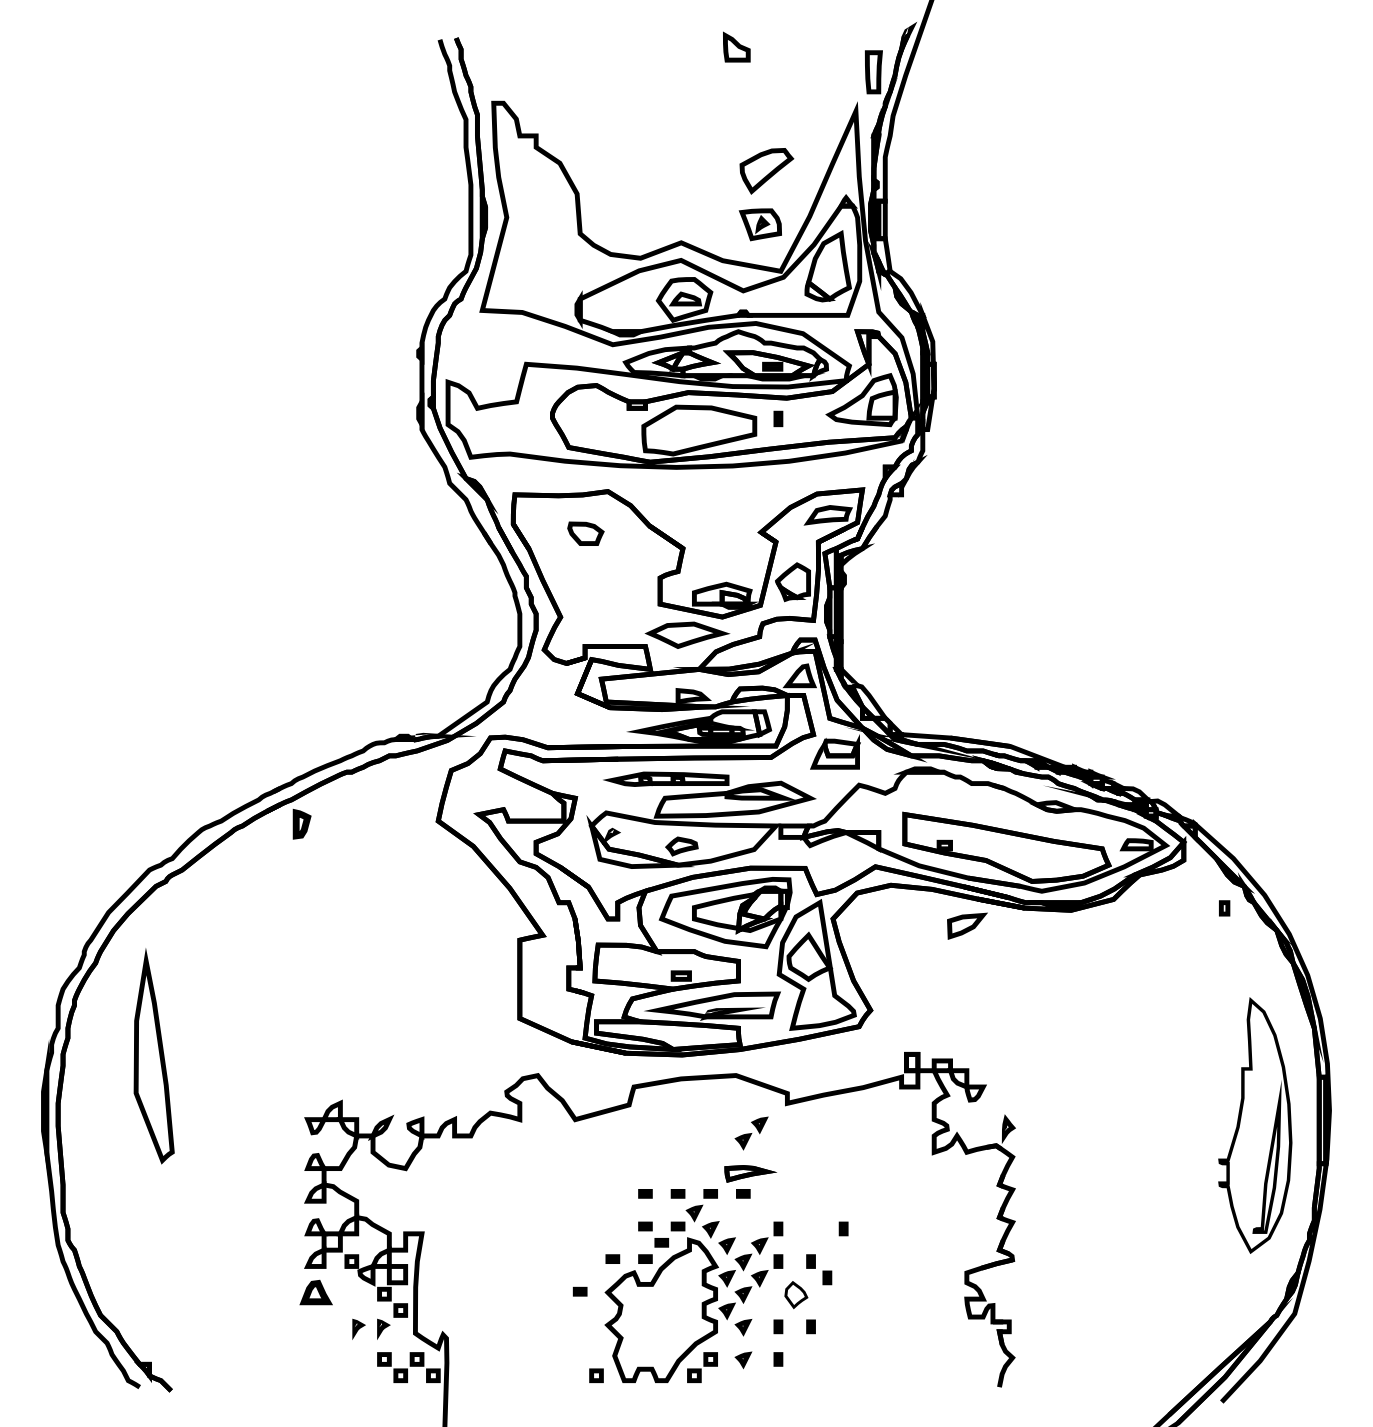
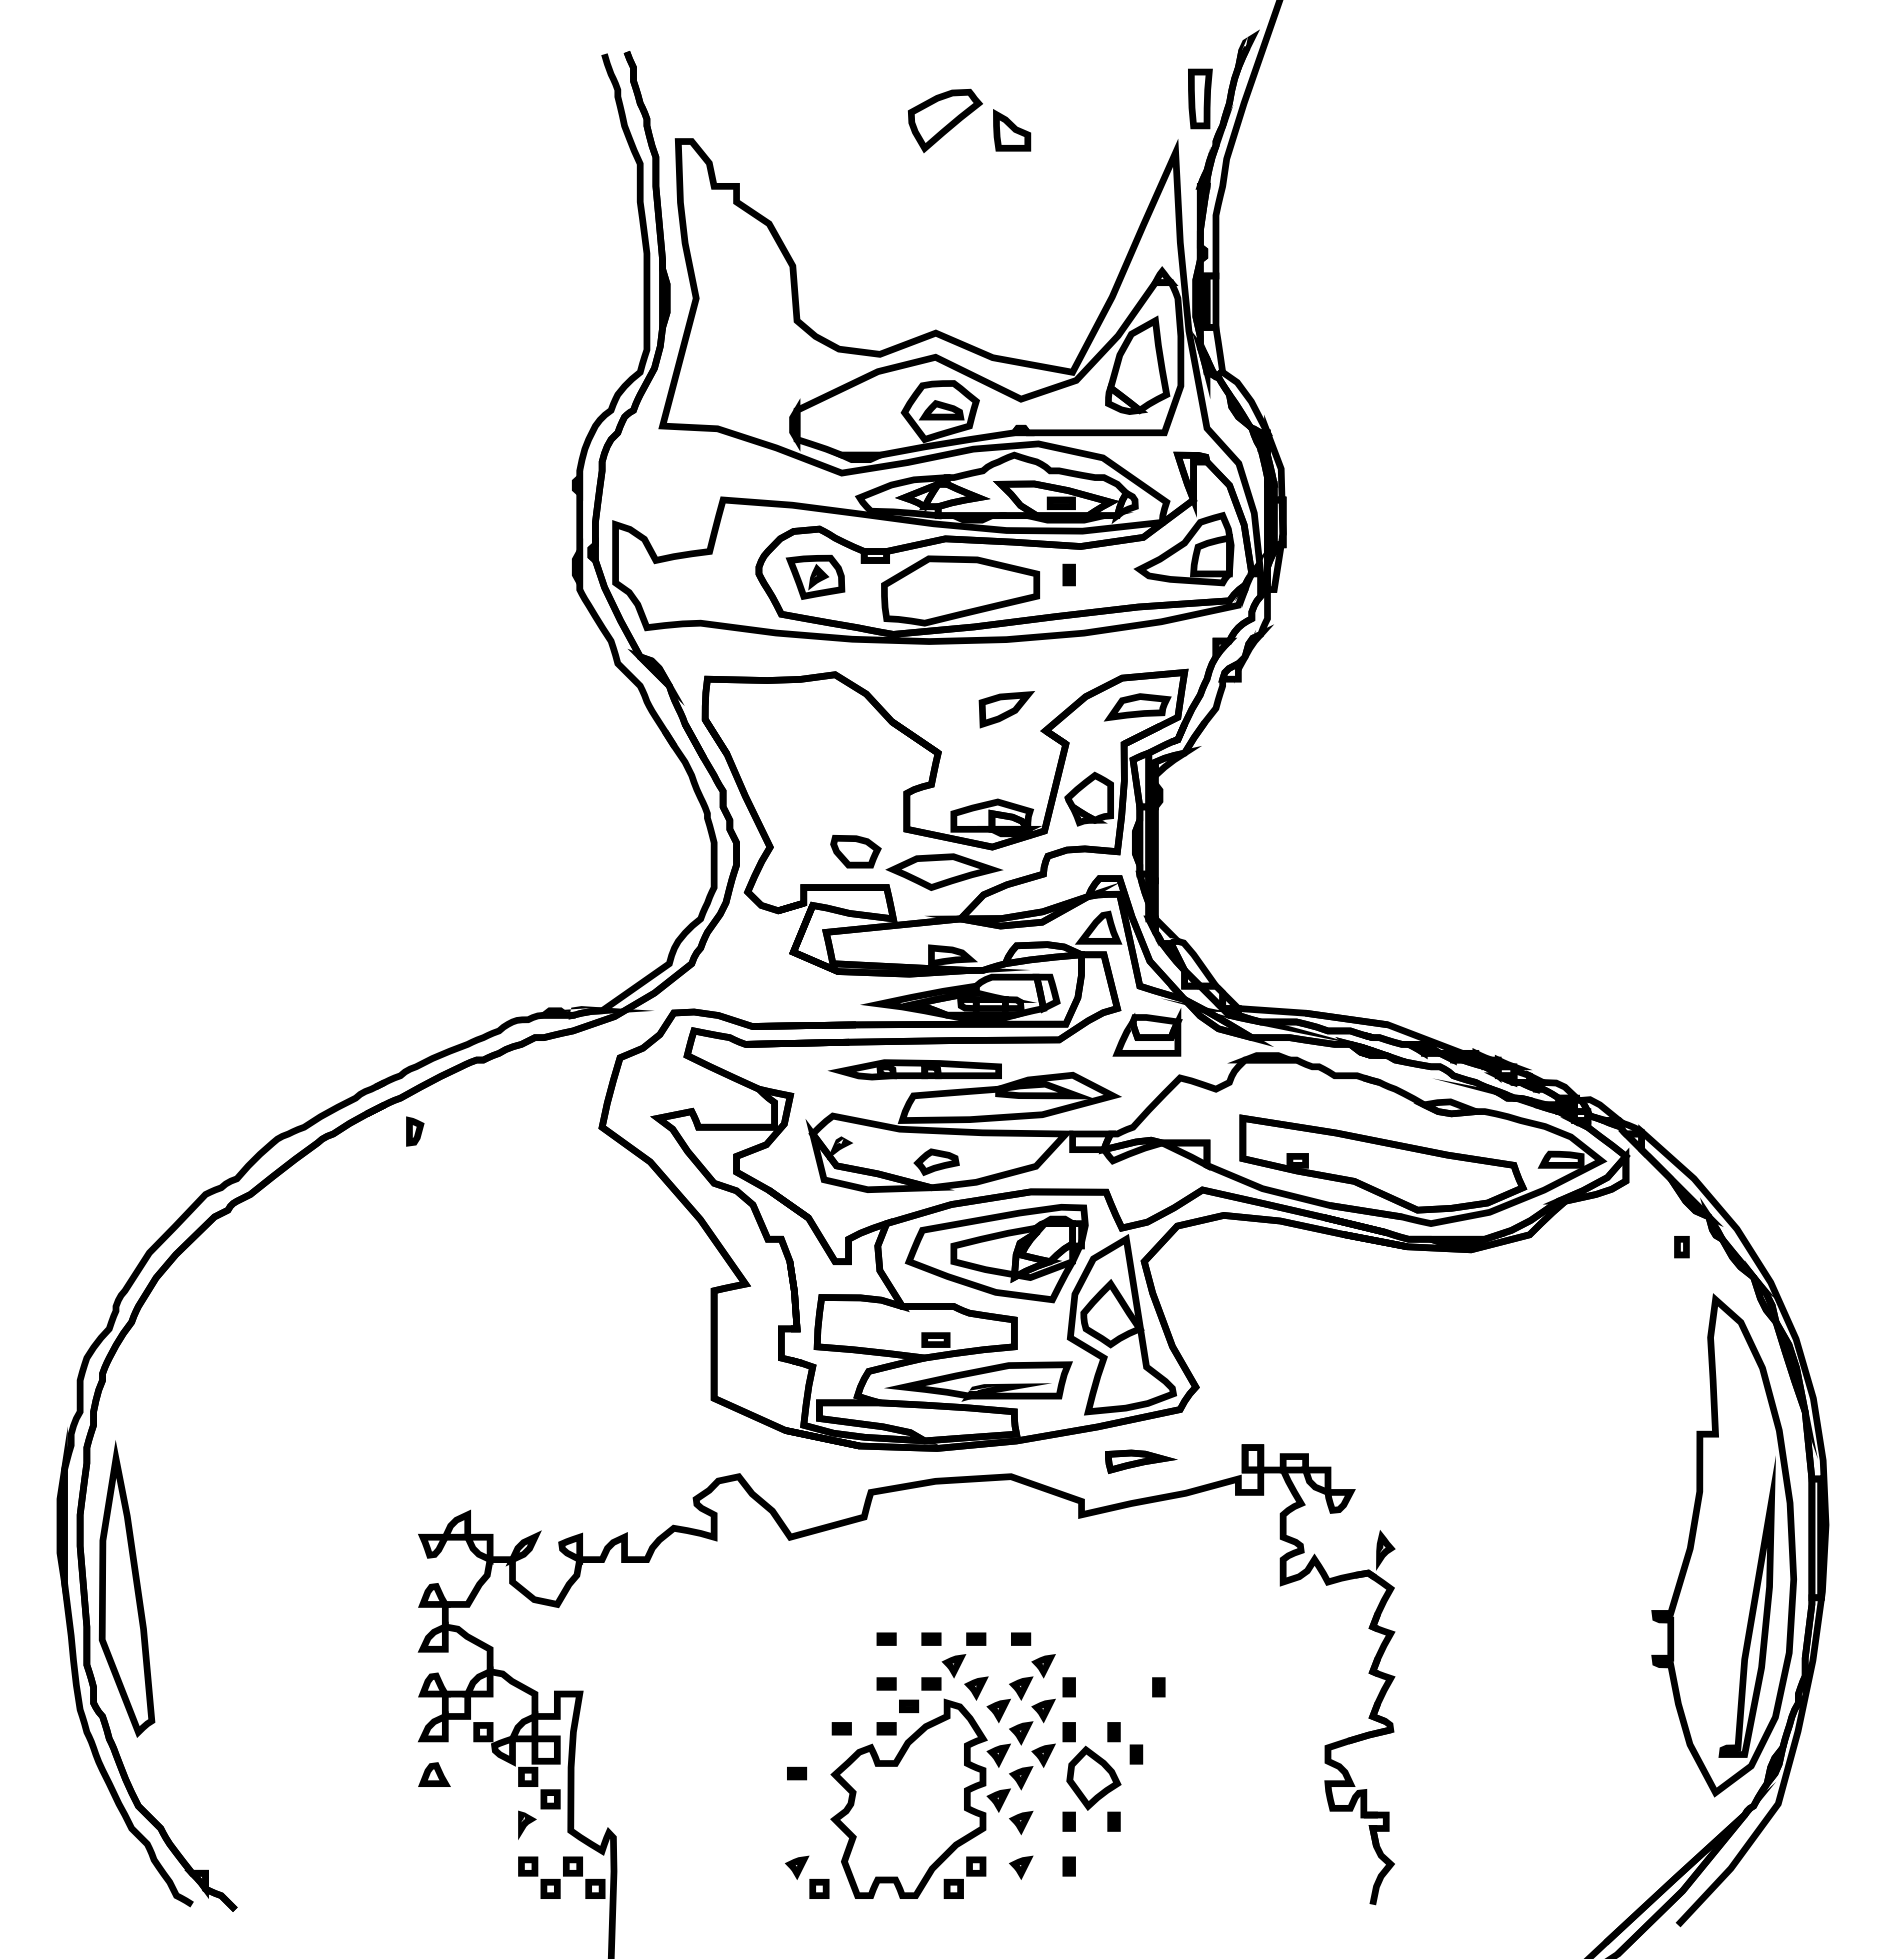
part: (737, 47) -> (1012, 130), moved
part: (766, 170) -> (945, 120), moved
part: (760, 224) -> (815, 576), moved
part: (585, 533) -> (855, 851), moved
part: (302, 824) -> (415, 1131), size x0.71
part: (967, 926) -> (1006, 709), moved
part: (153, 1055) -> (126, 1588), moved
part: (1254, 1125) -> (1723, 1545), size x1.43
part: (751, 1133) -> (1032, 1677), moved
part: (750, 1173) -> (1141, 1461), moved
part: (316, 1292) -> (434, 1774), size x0.71
part: (796, 1294) -> (1093, 1777), size x1.67
part: (359, 1328) -> (493, 1824), removed
part: (580, 1360) -> (797, 1867), added

